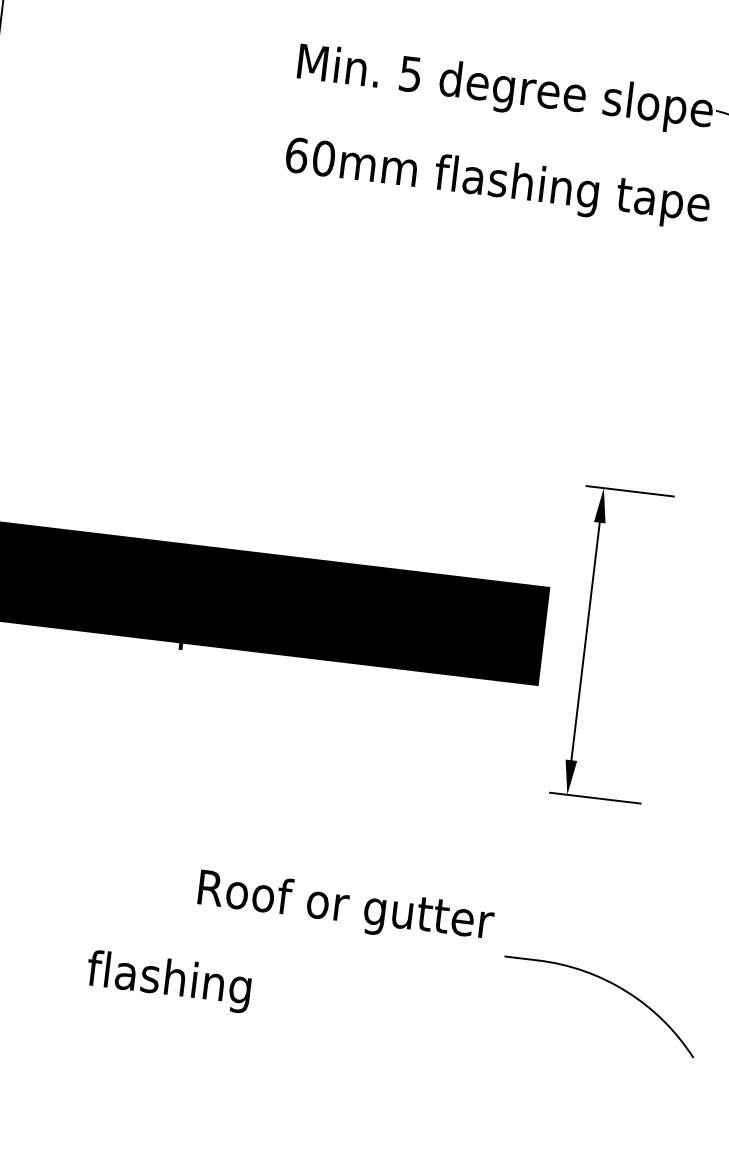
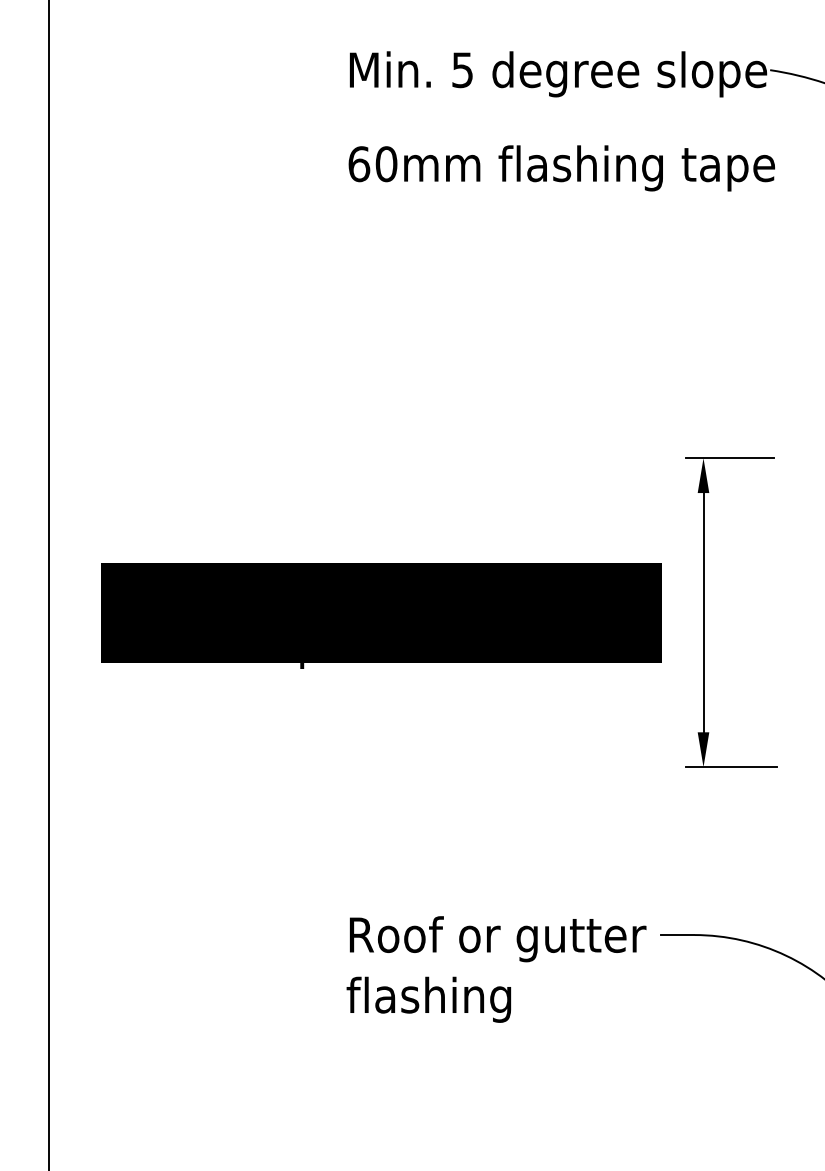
text: (346, 908) -> (498, 939), moved
text: (168, 981) -> (428, 999), moved

